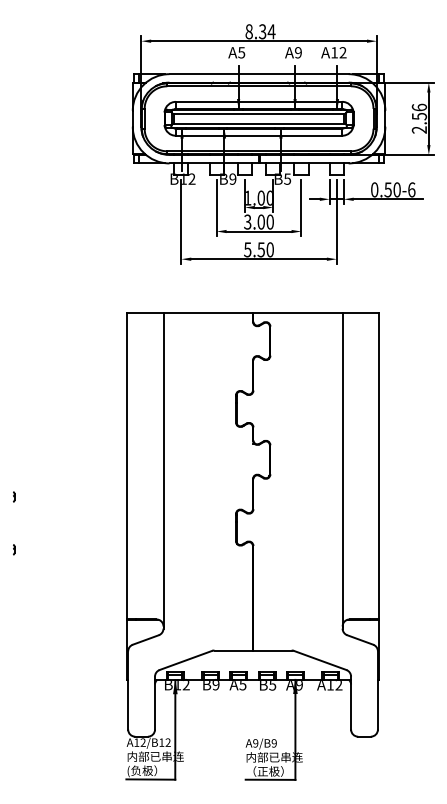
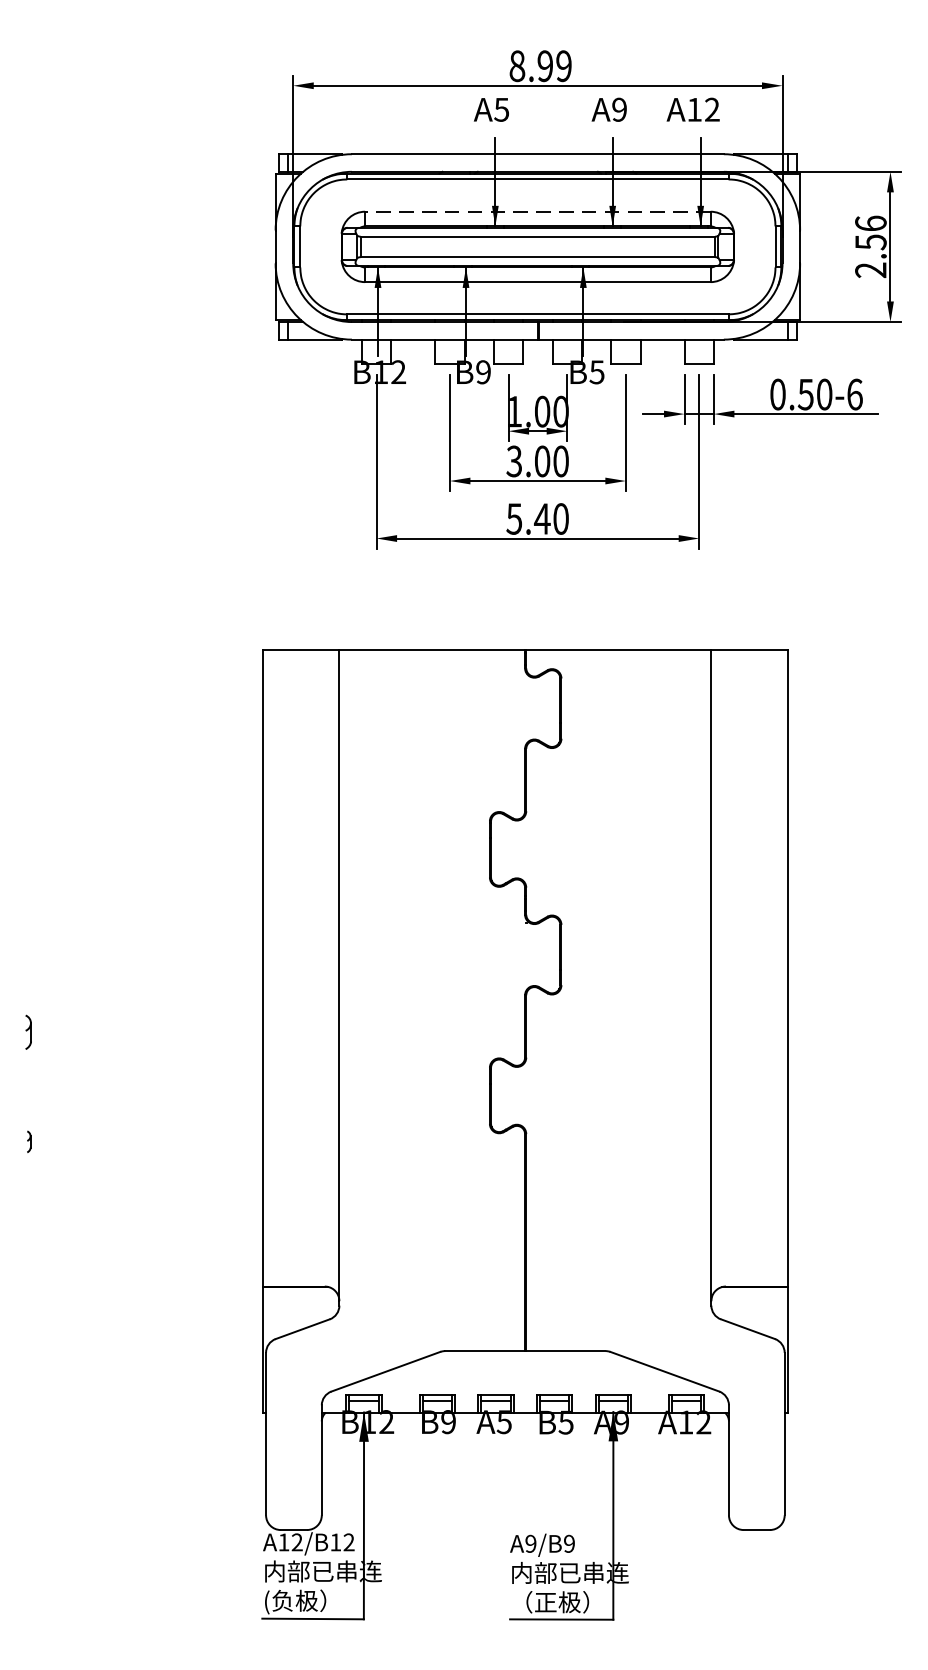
text: (266, 31) -> (553, 65), 8.34 -> 8.99
line: (258, 101) -> (536, 210), solid -> dashed
text: (261, 249) -> (542, 518), 5.50 -> 5.40
part: (14, 496) -> (29, 1031), size x1.6

